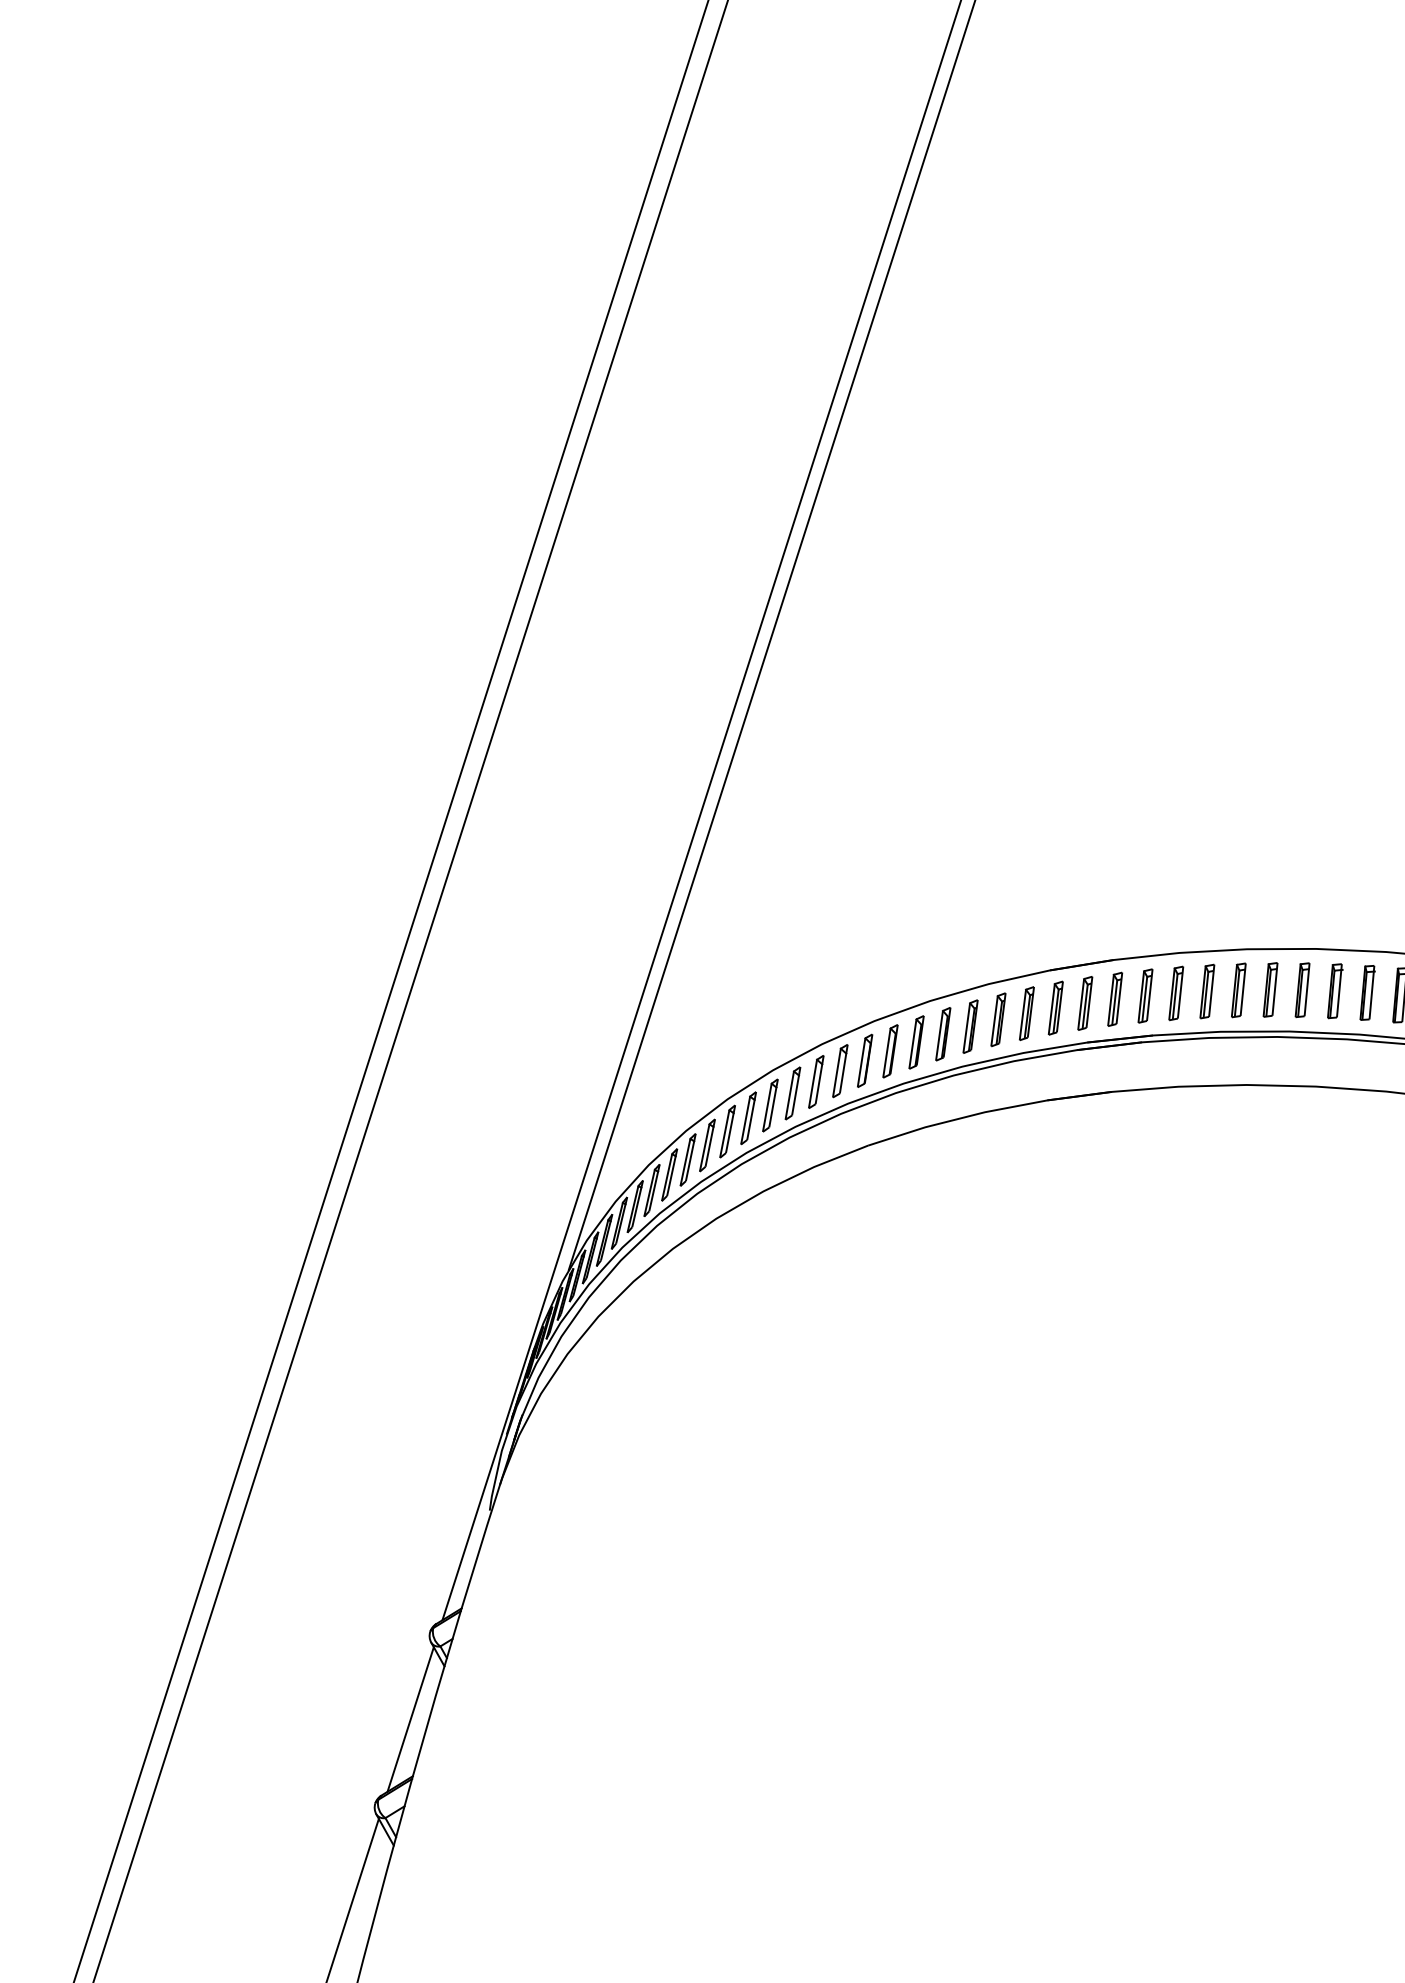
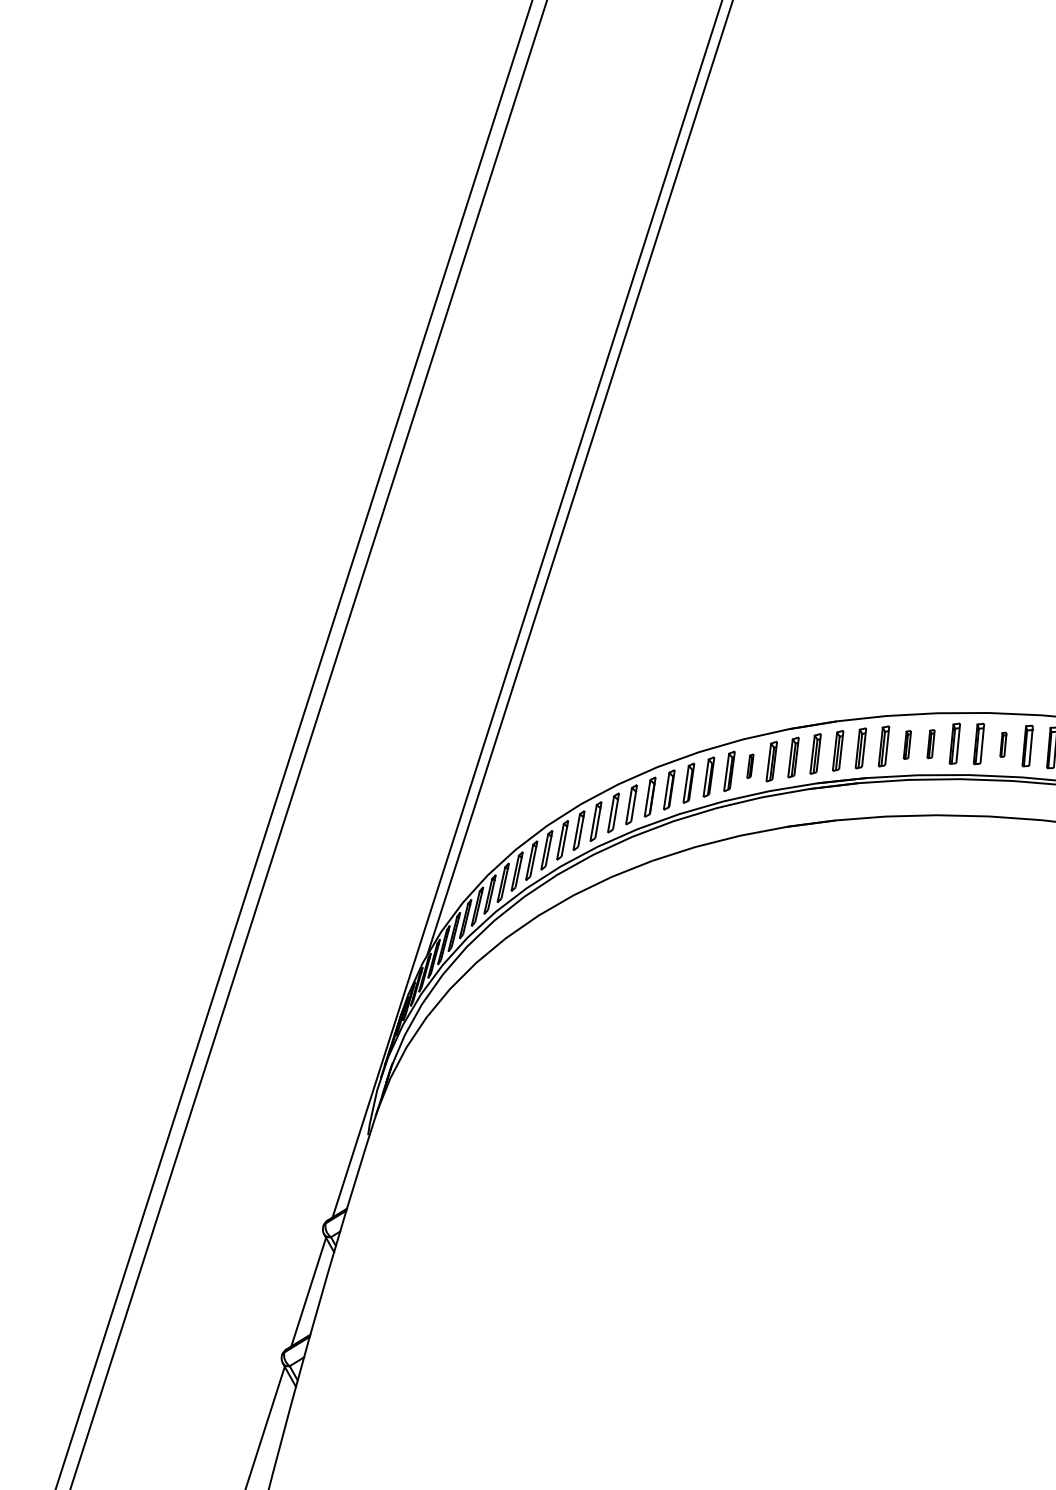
part: (1238, 990) -> (930, 744), size x0.7
part: (1207, 991) -> (907, 745), size x0.7
part: (1335, 991) -> (1003, 745), size x0.6
part: (998, 1019) -> (750, 766), size x0.6

